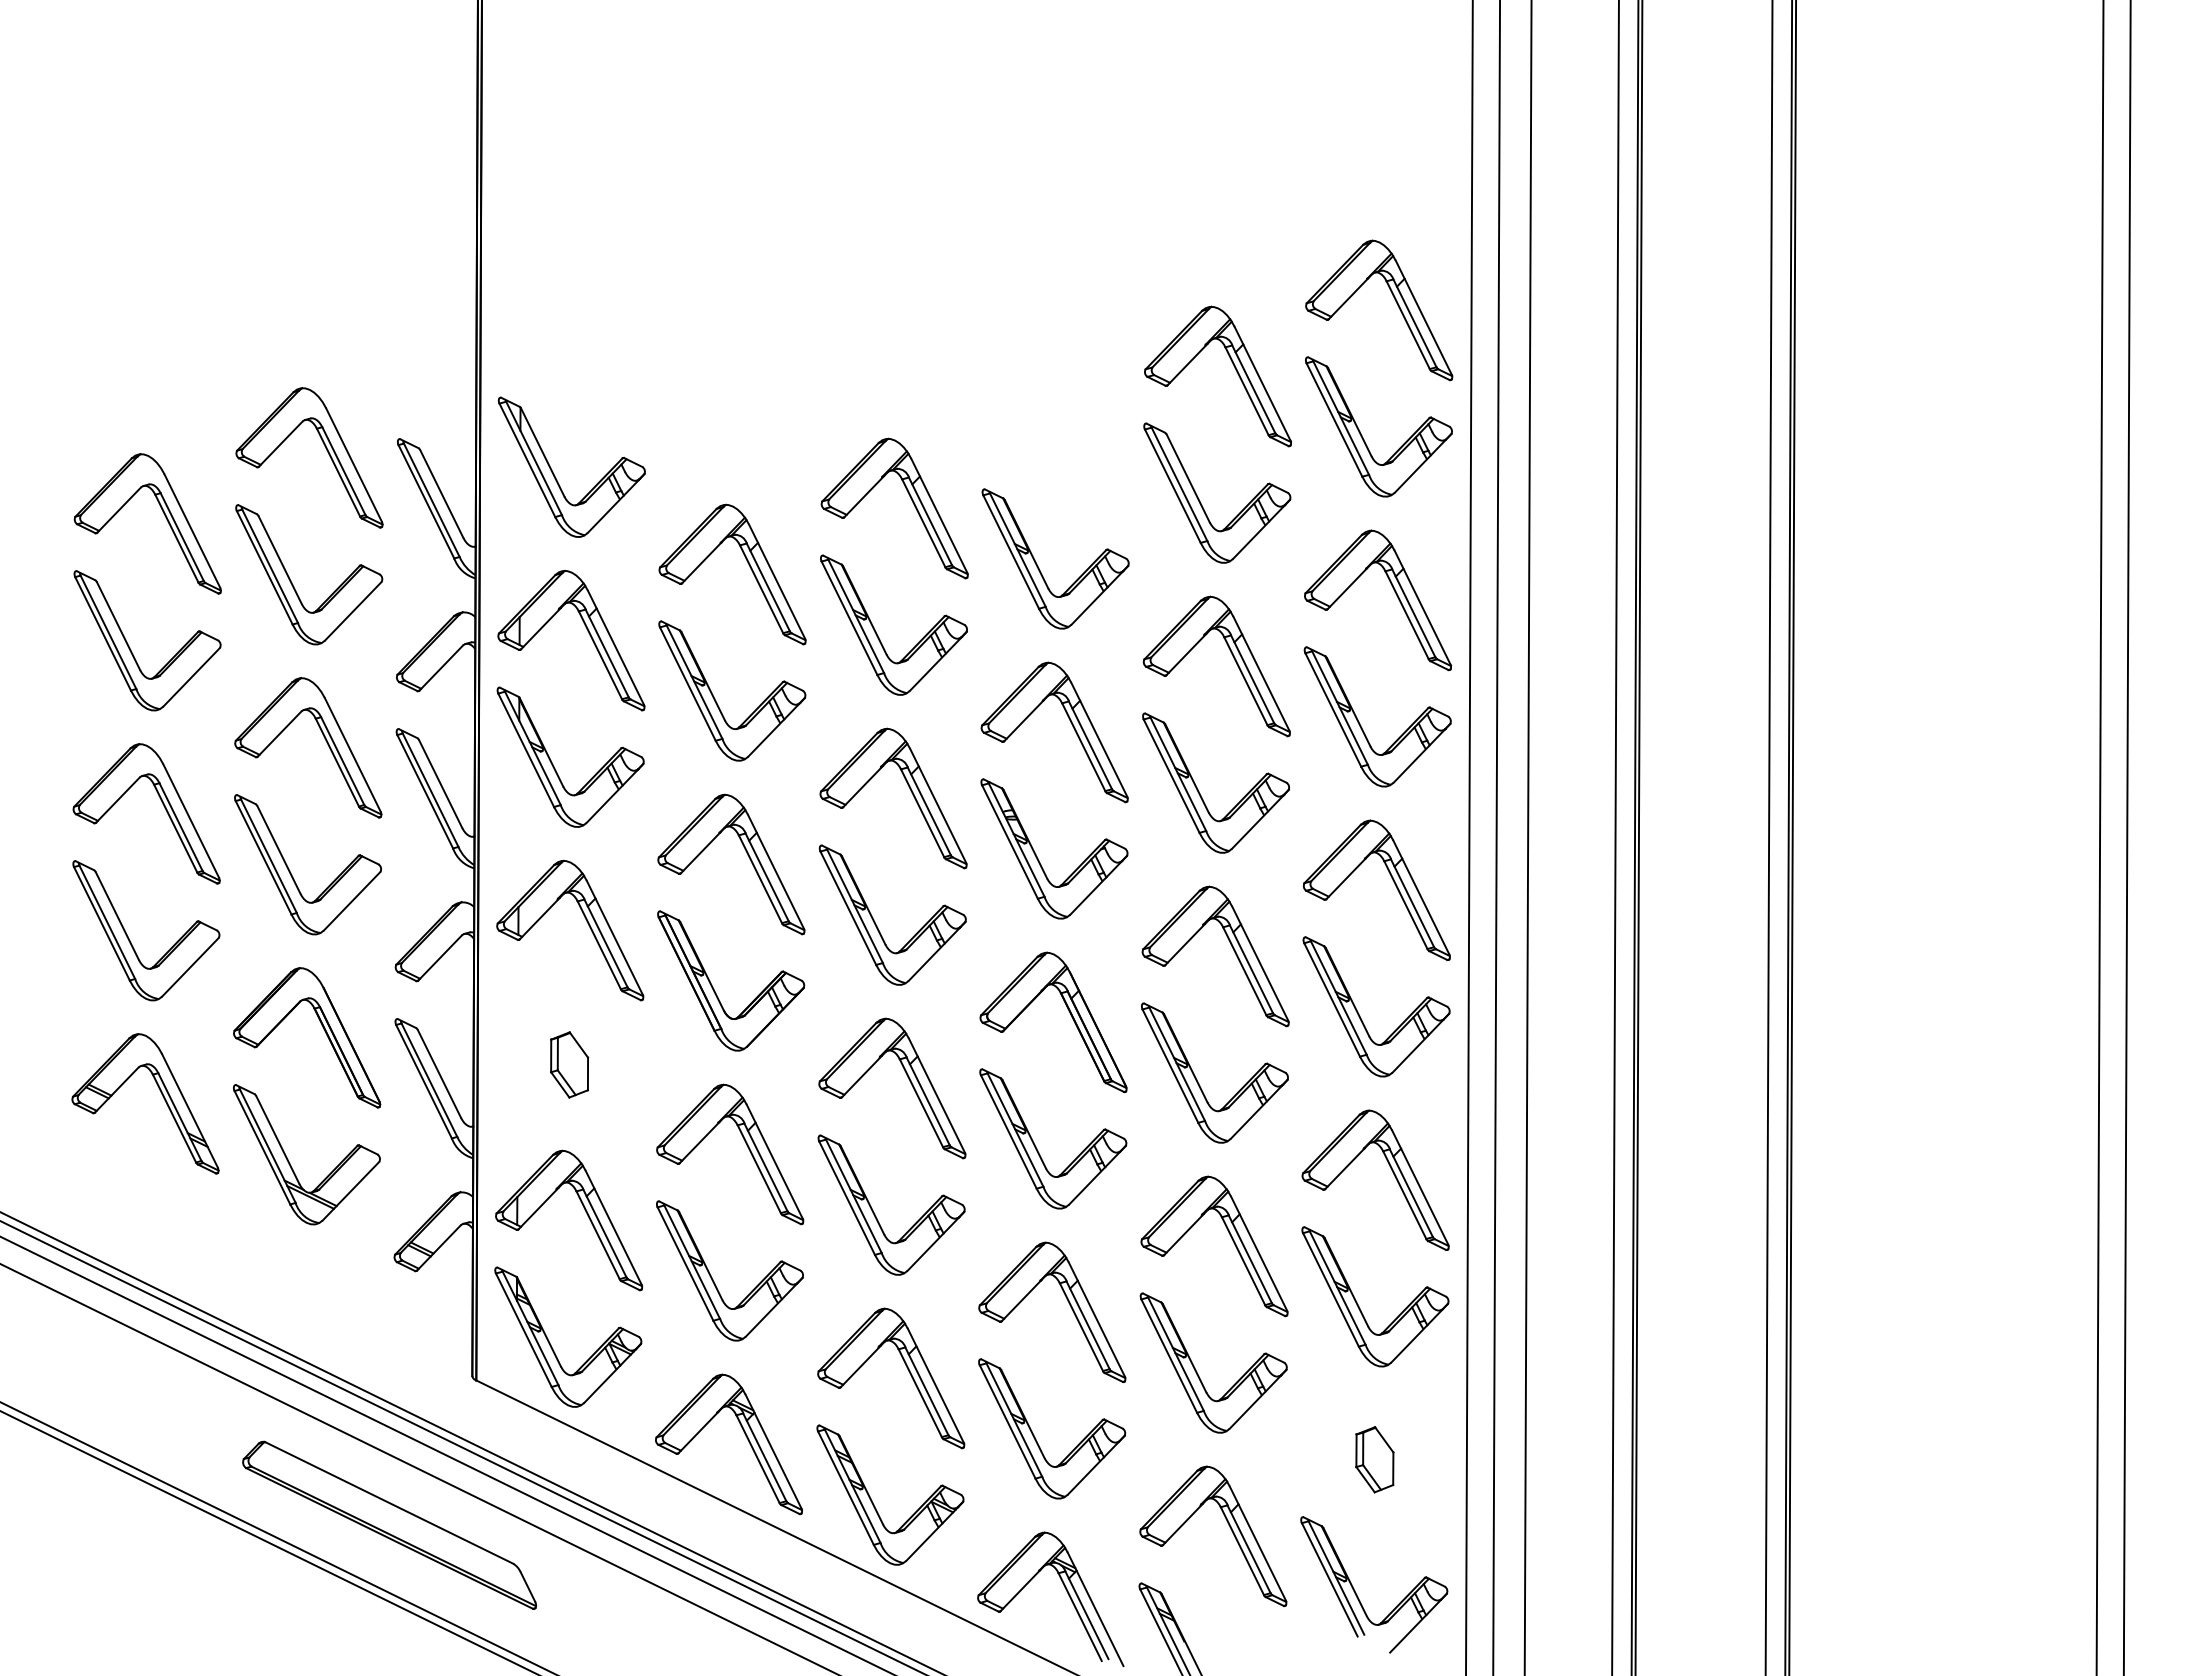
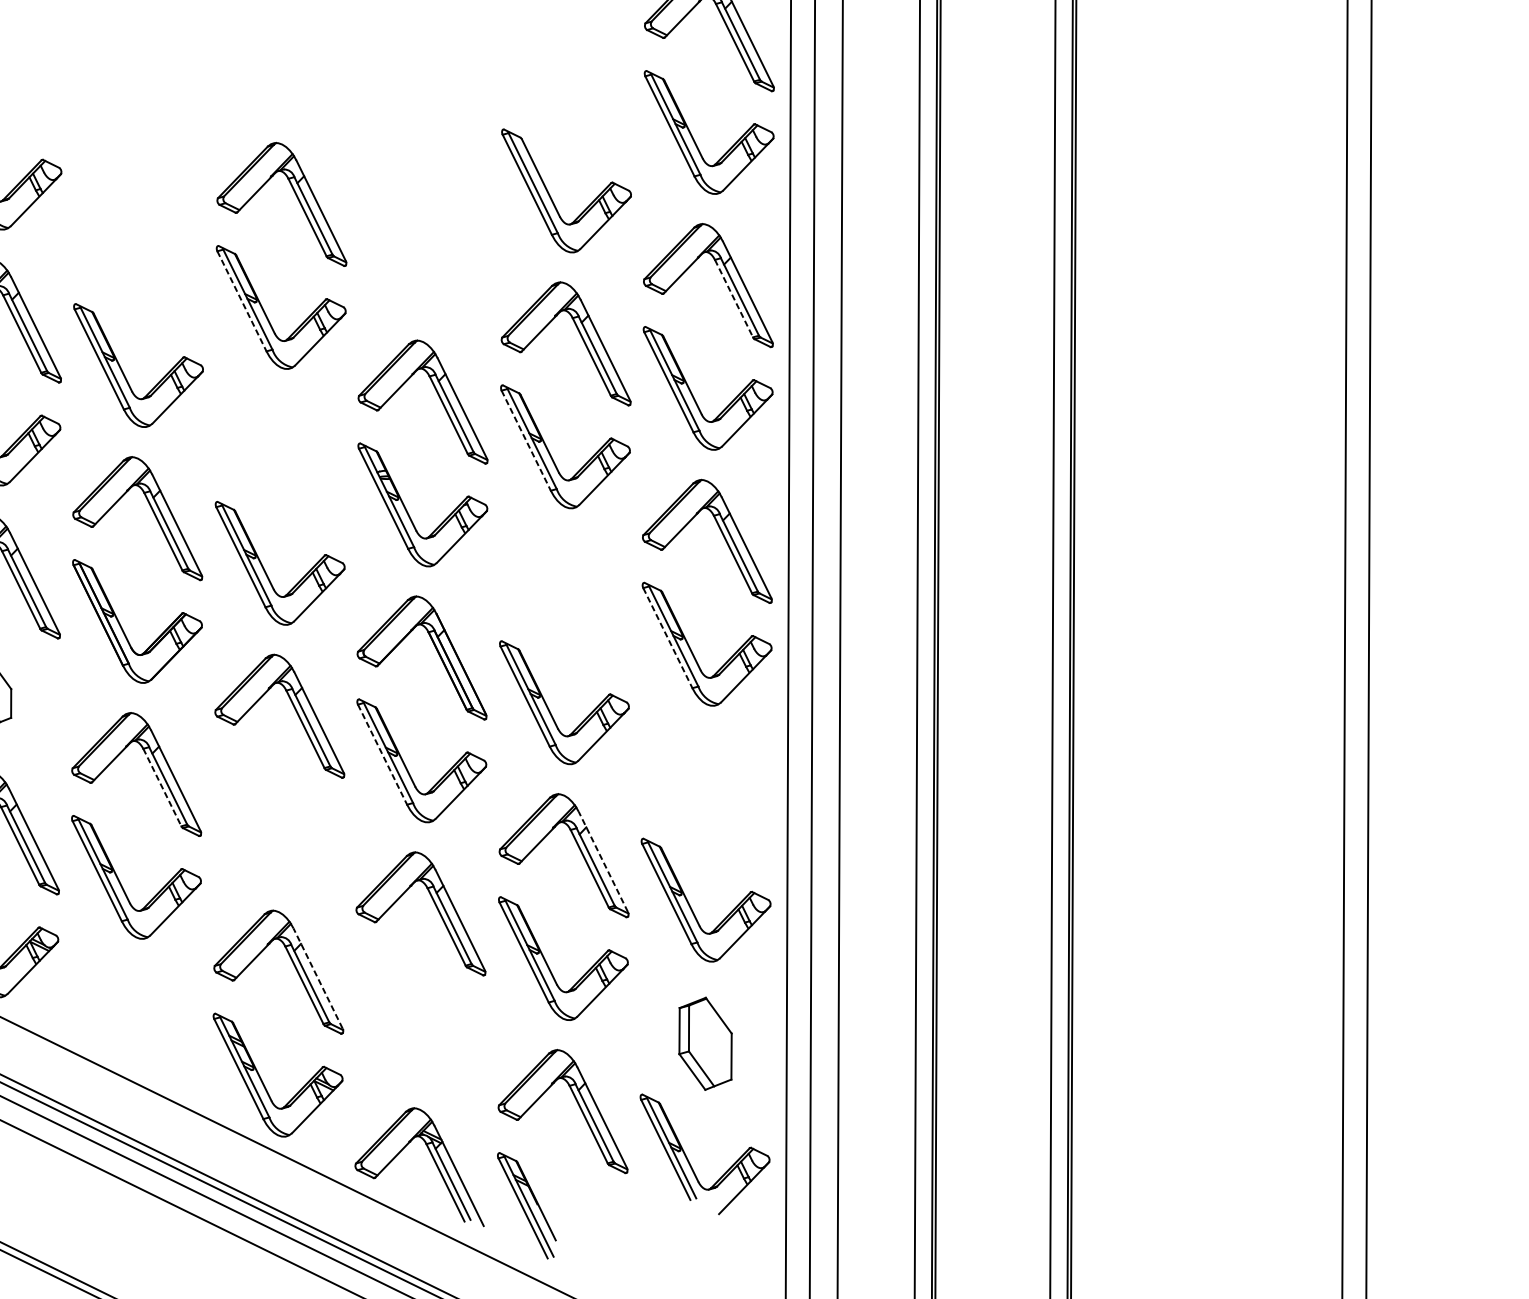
part: (1234, 368) -> (581, 80), removed
part: (748, 565) -> (152, 254), removed
part: (1038, 566) -> (408, 255), removed
line: (1407, 615) -> (734, 298), solid -> dashed
line: (849, 618) -> (241, 301), solid -> dashed
line: (1171, 776) -> (526, 440), solid -> dashed
part: (909, 789) -> (294, 452), removed
part: (1232, 948) -> (579, 592), removed
line: (1332, 1000) -> (668, 638), solid -> dashed
line: (1009, 1132) -> (383, 755), solid -> dashed
line: (759, 1169) -> (162, 787), solid -> dashed
part: (1391, 1170) -> (720, 788), removed
part: (874, 1212) -> (264, 825), removed
line: (1258, 1253) -> (602, 861), solid -> dashed
line: (935, 1385) -> (317, 978), solid -> dashed
part: (745, 1436) -> (150, 1023), removed
part: (1035, 1437) -> (406, 1024), removed
part: (1374, 1459) -> (705, 1043), size x1.6

